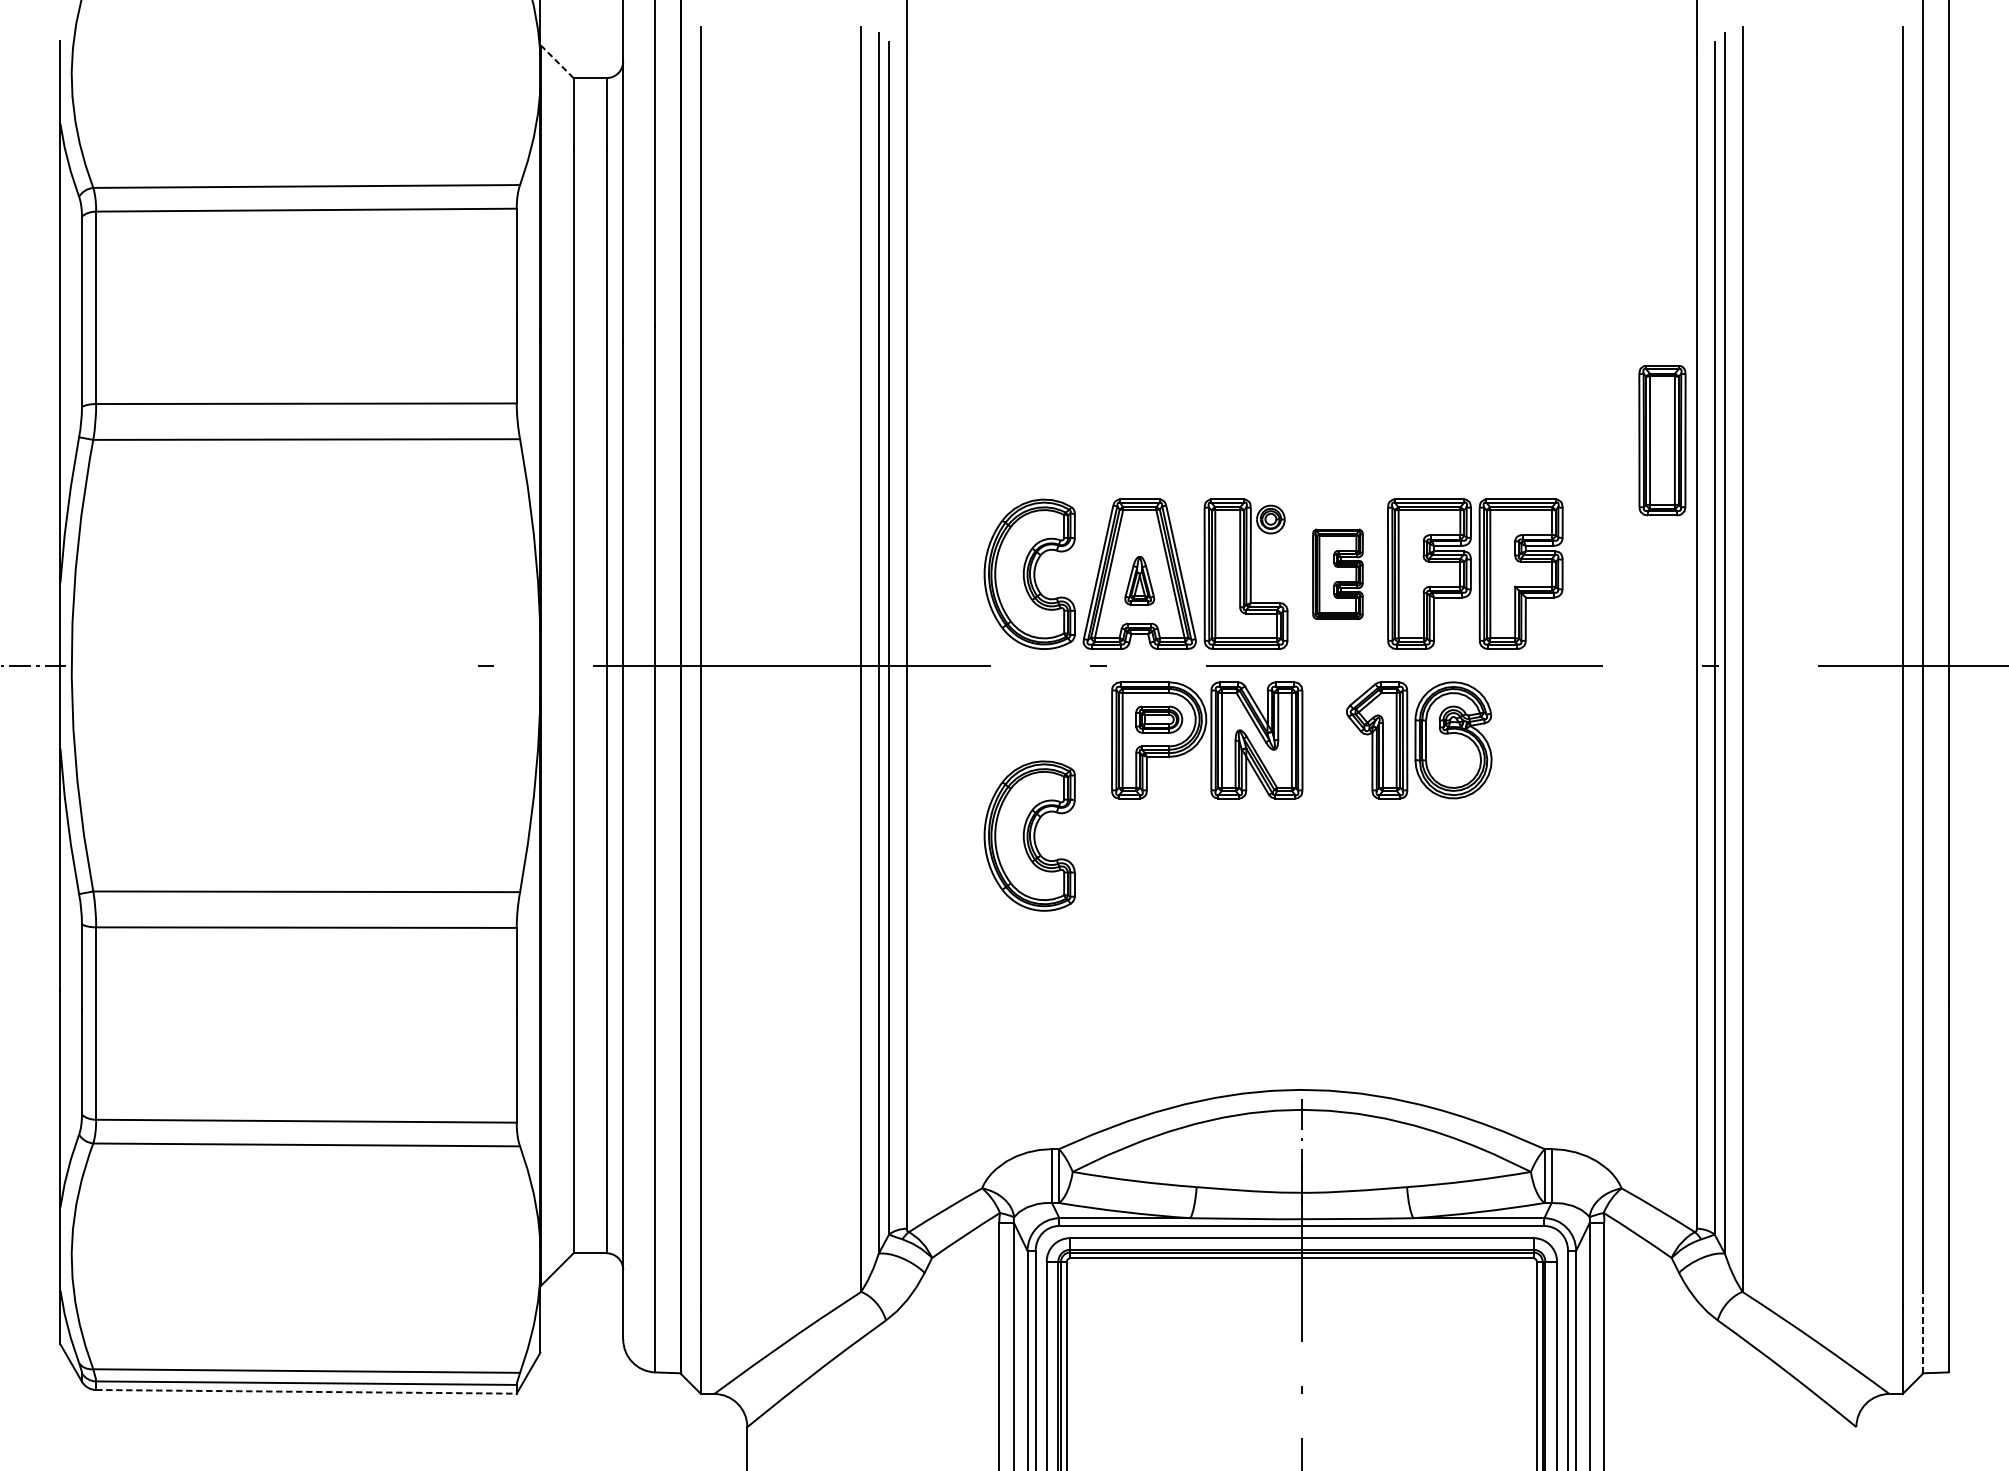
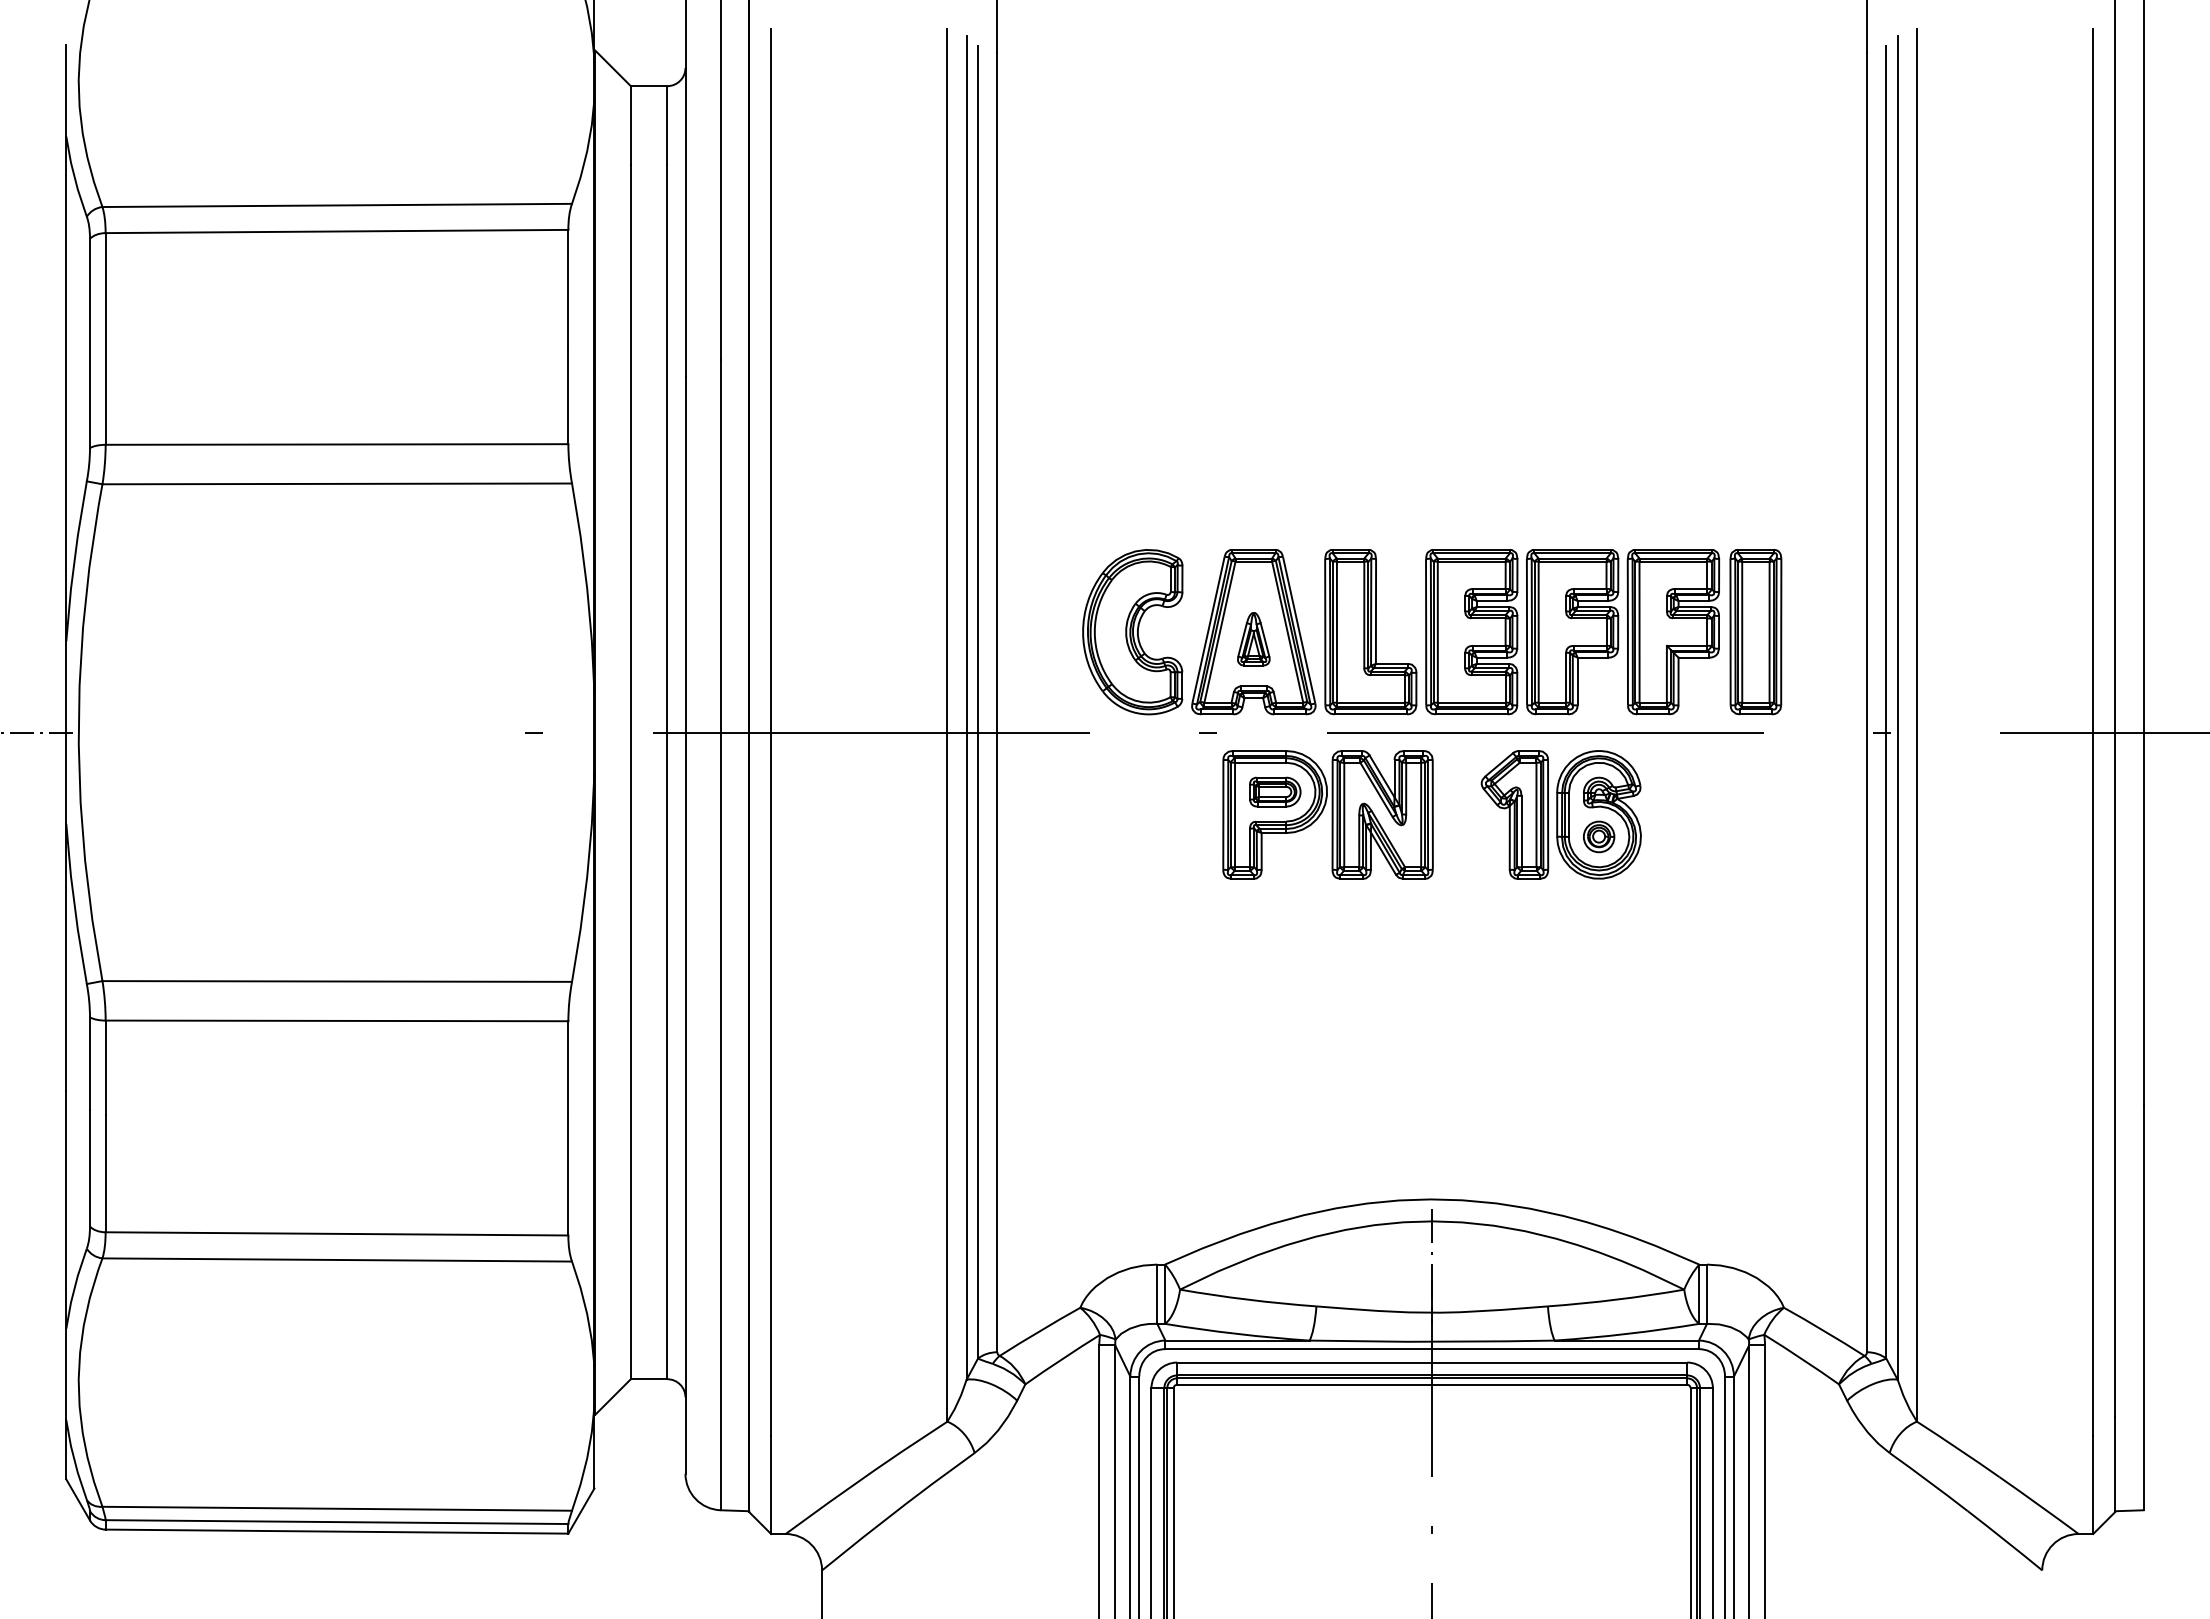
line: (556, 62) -> (612, 68), dashed -> solid
part: (1662, 441) -> (1755, 632), moved
part: (1271, 519) -> (1599, 836), moved
part: (1337, 574) -> (1471, 632), size x1.67
part: (1029, 836) -> (1132, 920), removed
line: (1922, 1330) -> (2115, 1464), dashed -> solid
line: (306, 1391) -> (337, 1531), dashed -> solid

